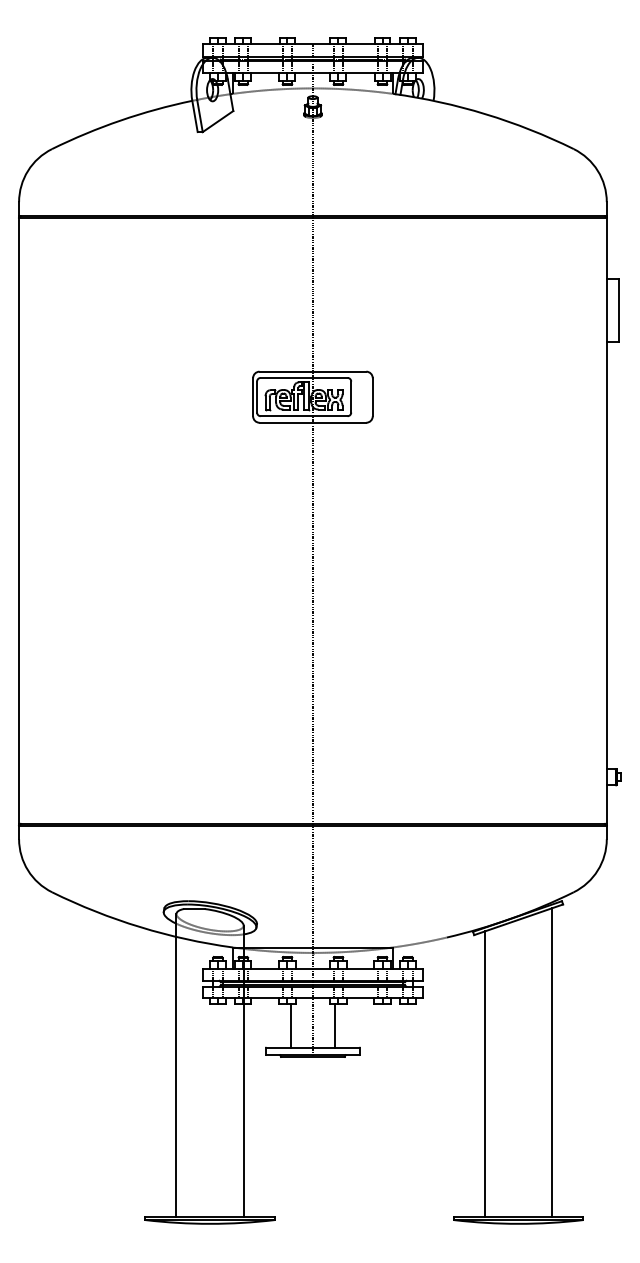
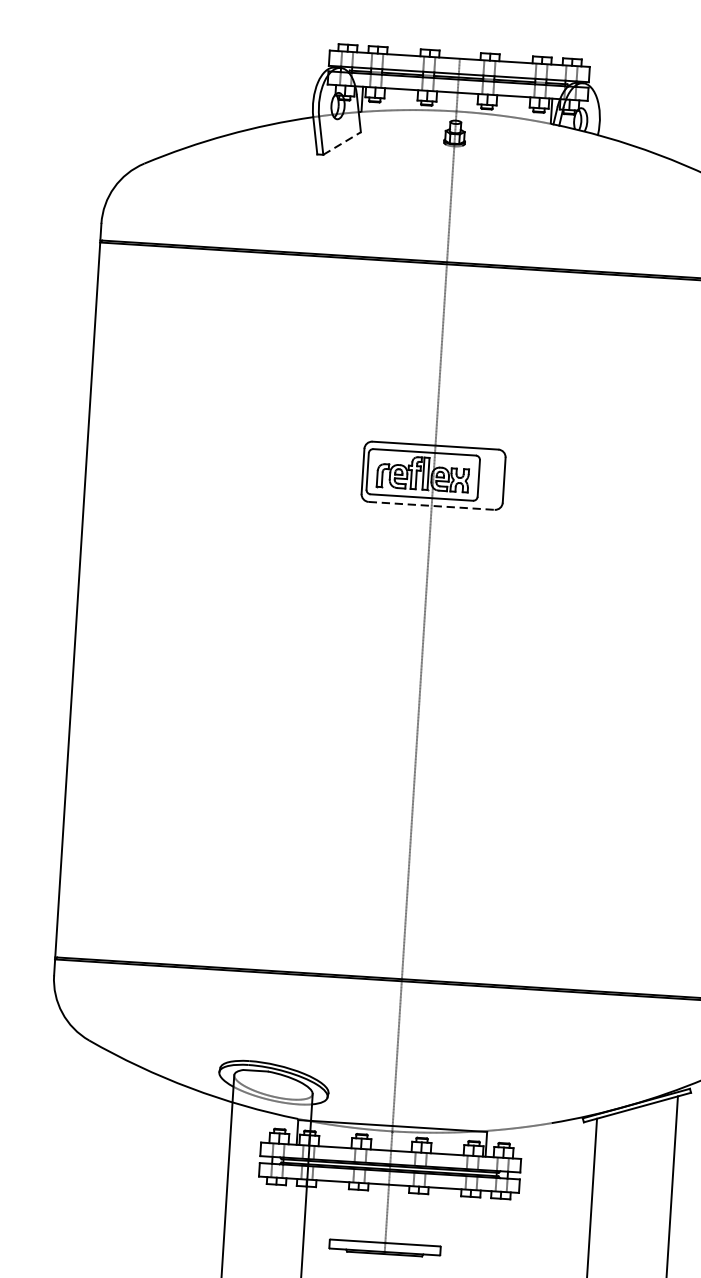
line: (218, 121) -> (342, 143), solid -> dashed
line: (313, 422) -> (432, 505), solid -> dashed
line: (290, 1025) -> (360, 1215), removed
line: (335, 1025) -> (413, 1218), removed

